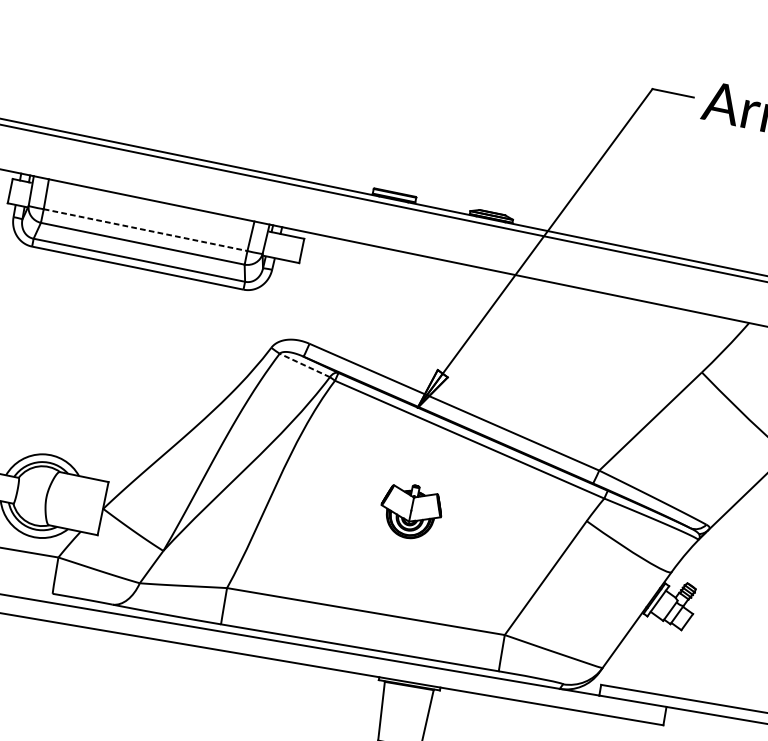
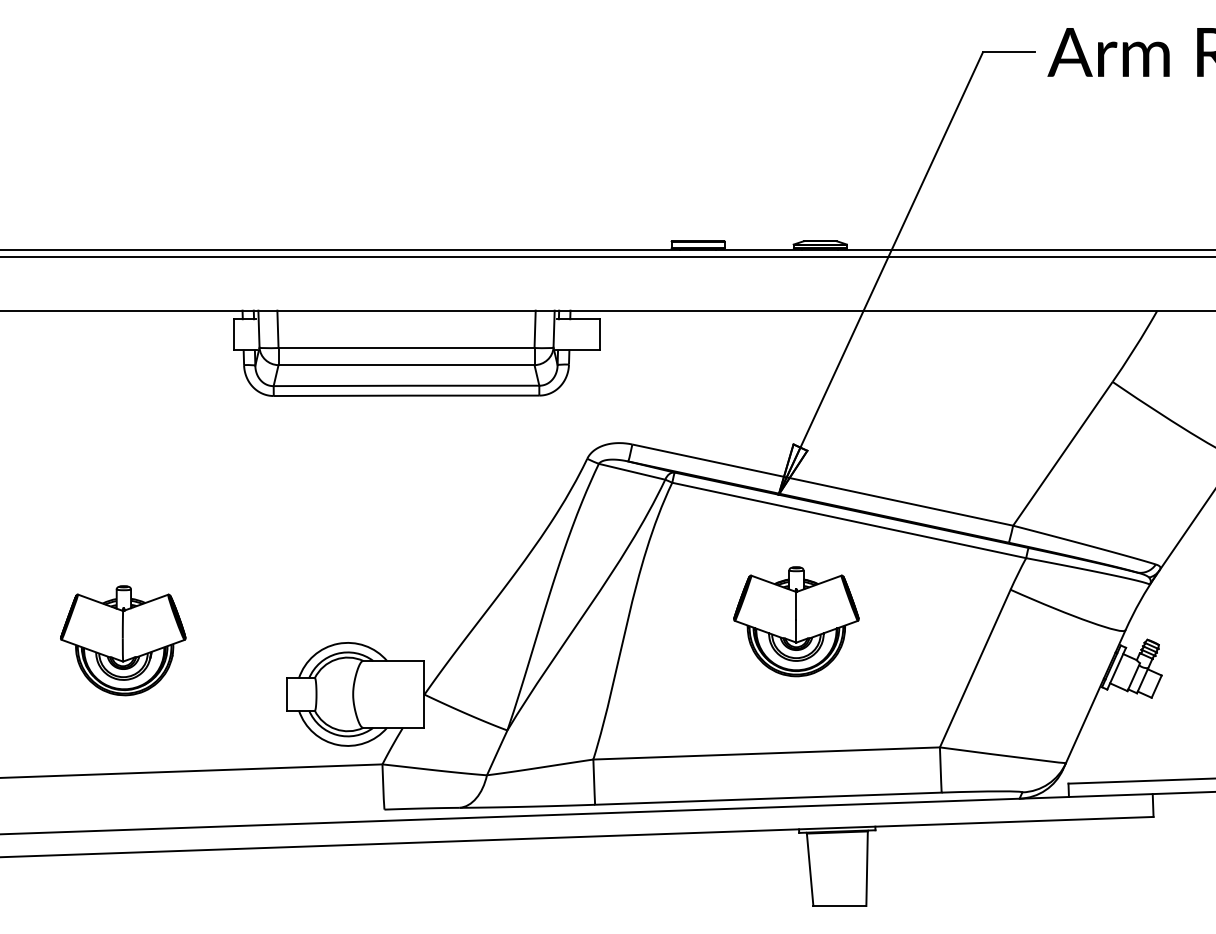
line: (145, 230) -> (406, 348), dashed -> solid
line: (304, 365) -> (631, 471), dashed -> solid
part: (411, 511) -> (796, 621), size x1.67

